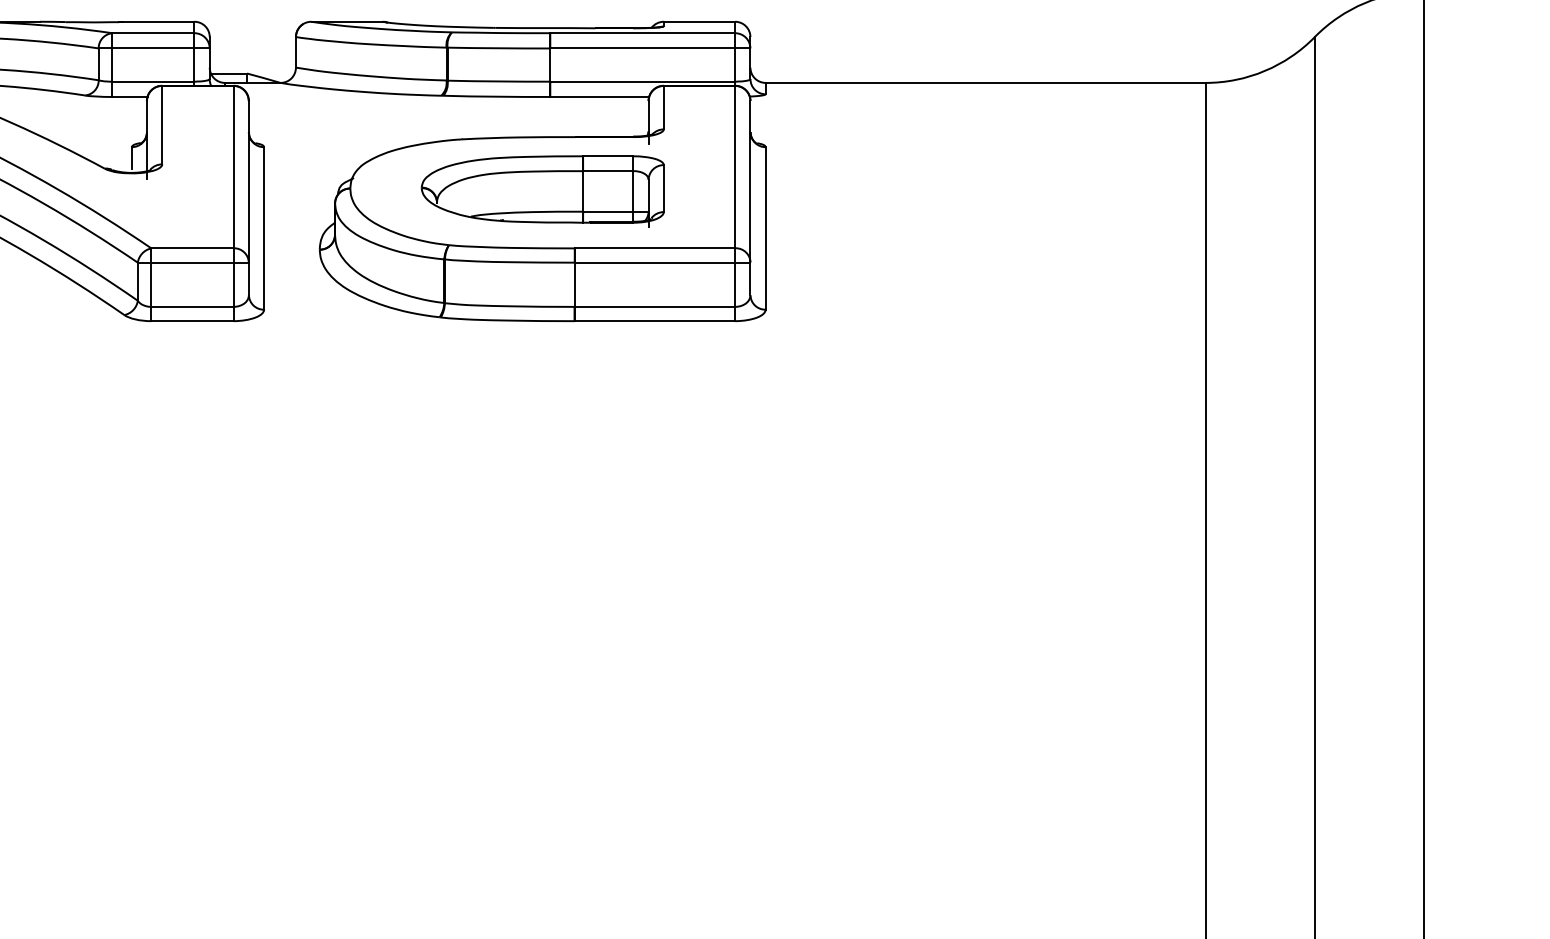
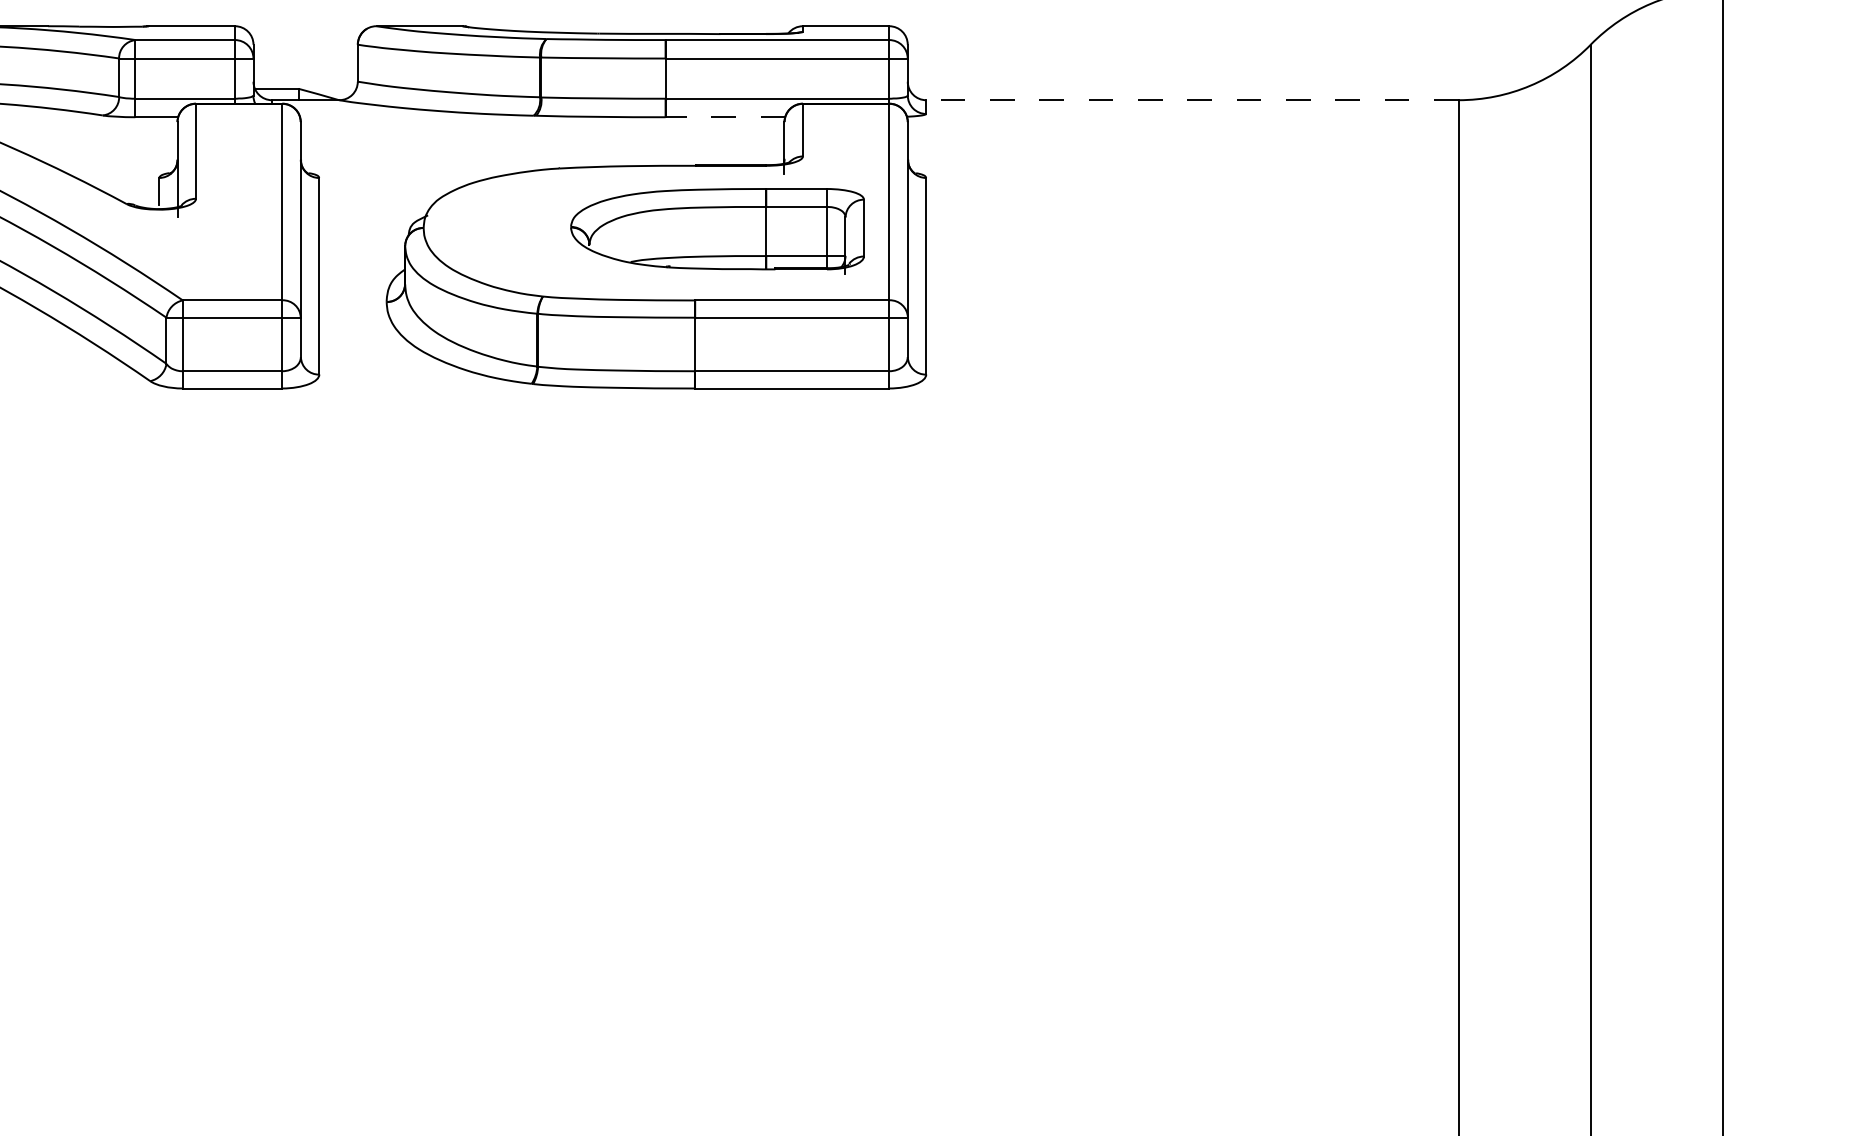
line: (984, 83) -> (1191, 100), solid -> dashed
line: (599, 97) -> (725, 117), solid -> dashed
part: (542, 191) -> (717, 231), moved

